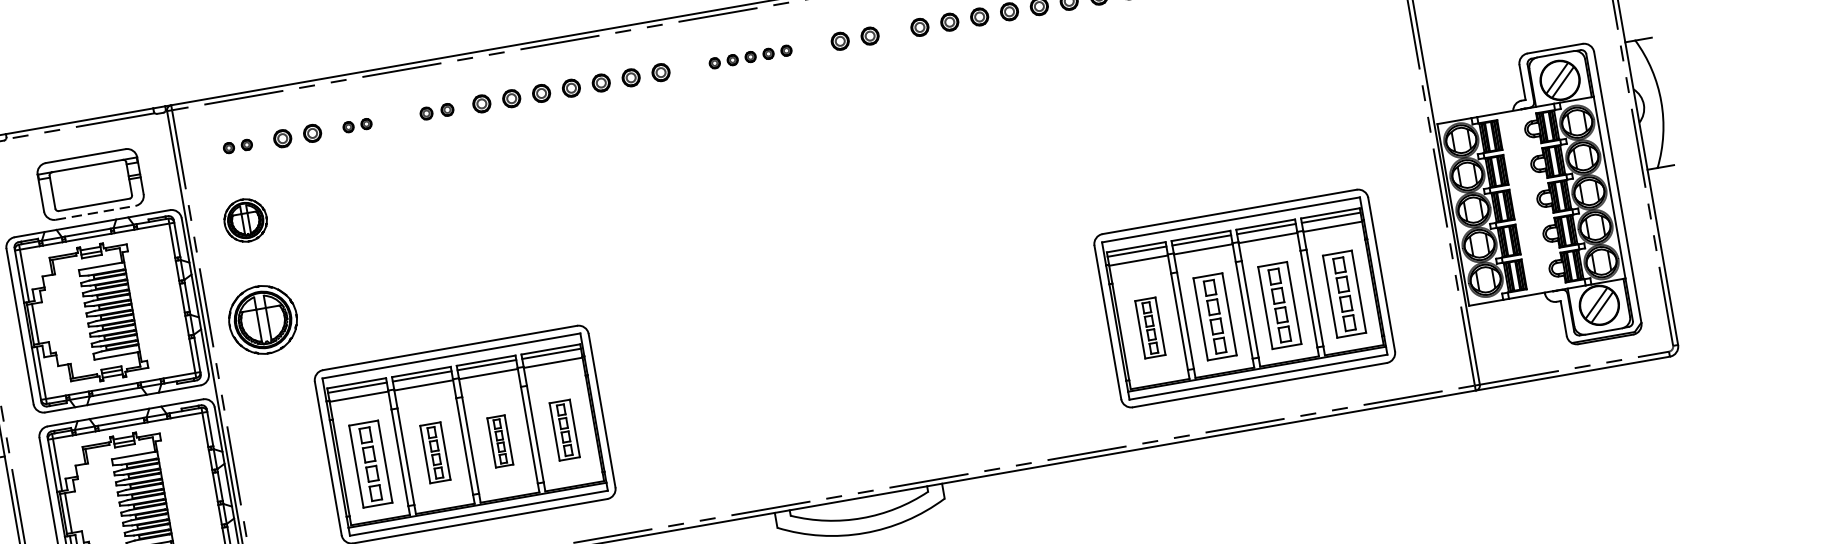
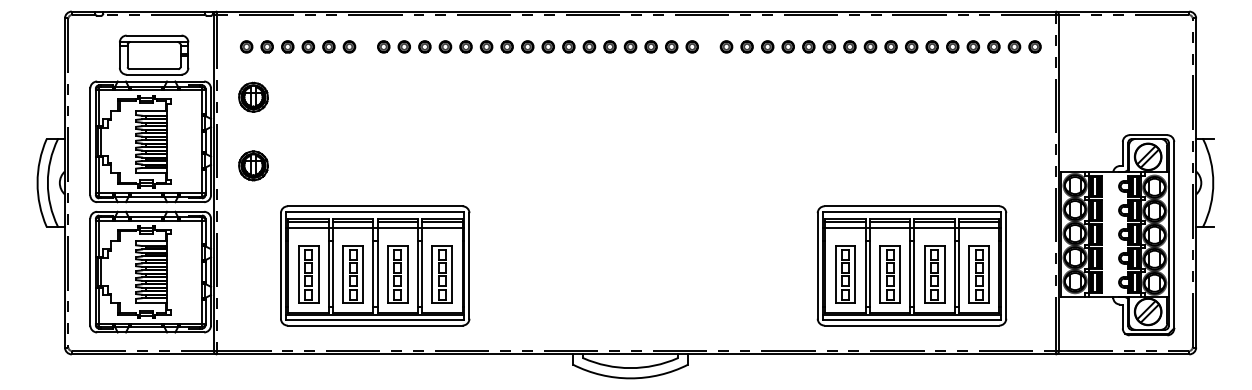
part: (749, 56) -> (609, 46), size x1.67
part: (436, 111) -> (393, 46), size x1.43
part: (357, 124) -> (339, 46), size x1.67
part: (237, 145) -> (256, 46), size x1.67
line: (96, 212) -> (154, 74), dashed -> solid
part: (262, 319) -> (253, 165), size x0.62
part: (1150, 327) -> (845, 274), size x1.43
part: (563, 430) -> (441, 274), size x1.43
part: (499, 441) -> (397, 274), size x1.67
part: (434, 452) -> (352, 274), size x1.43

